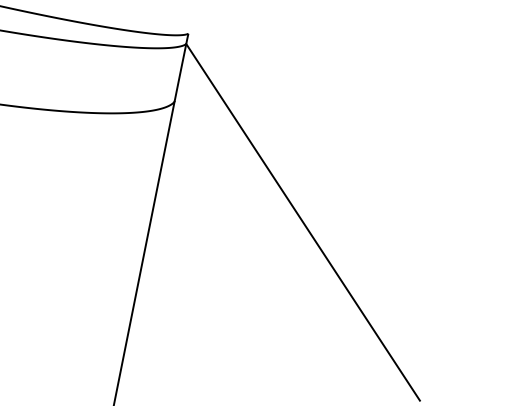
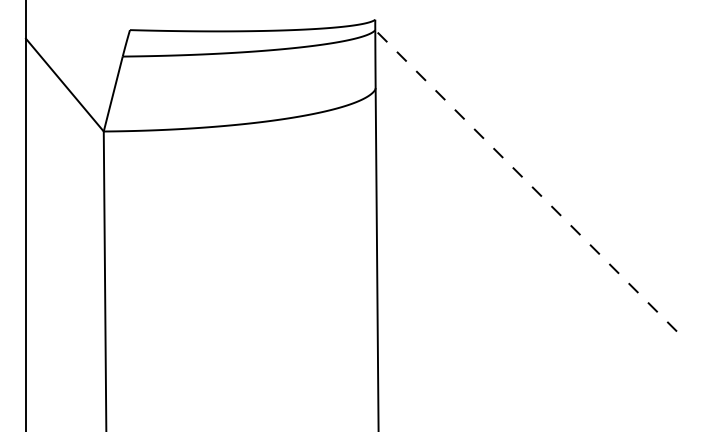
line: (302, 221) -> (525, 180), solid -> dashed

